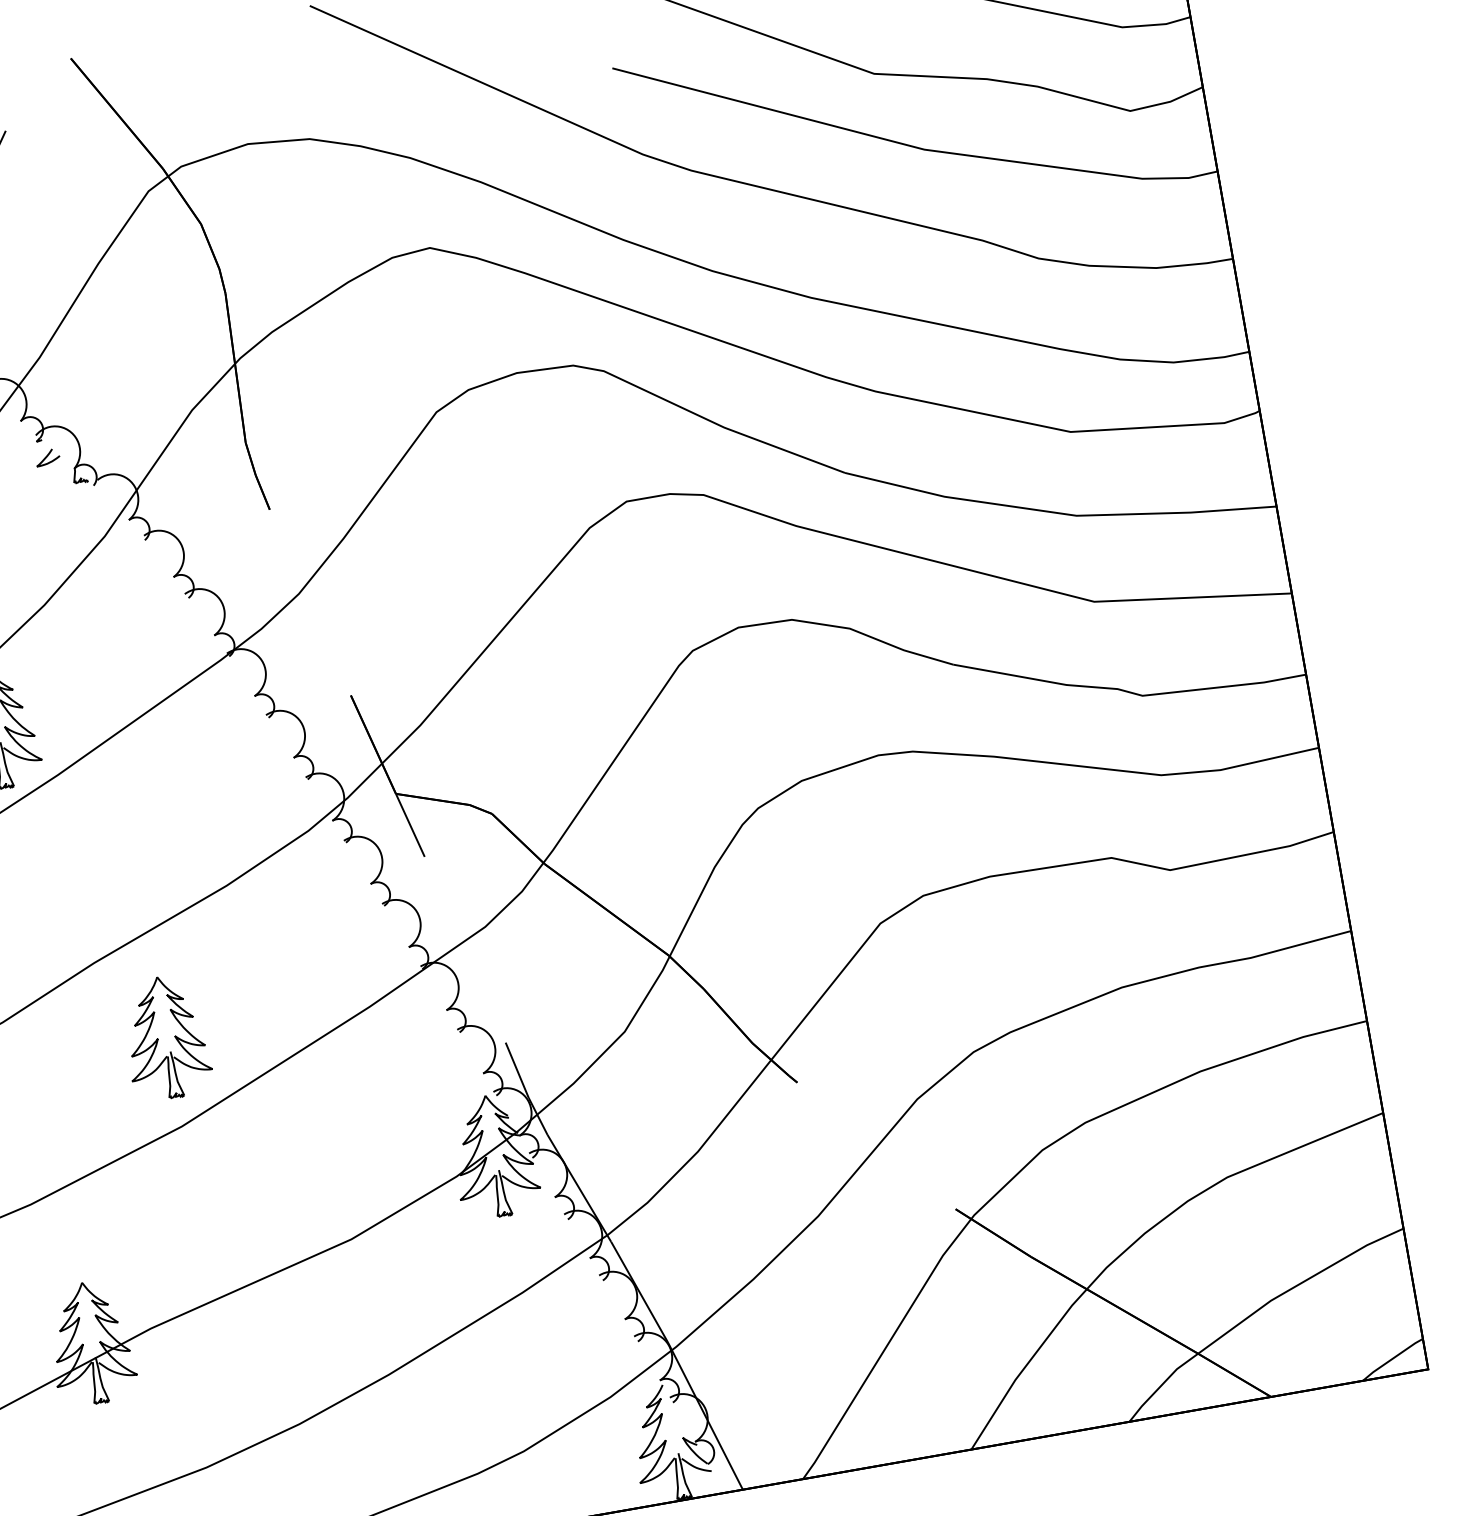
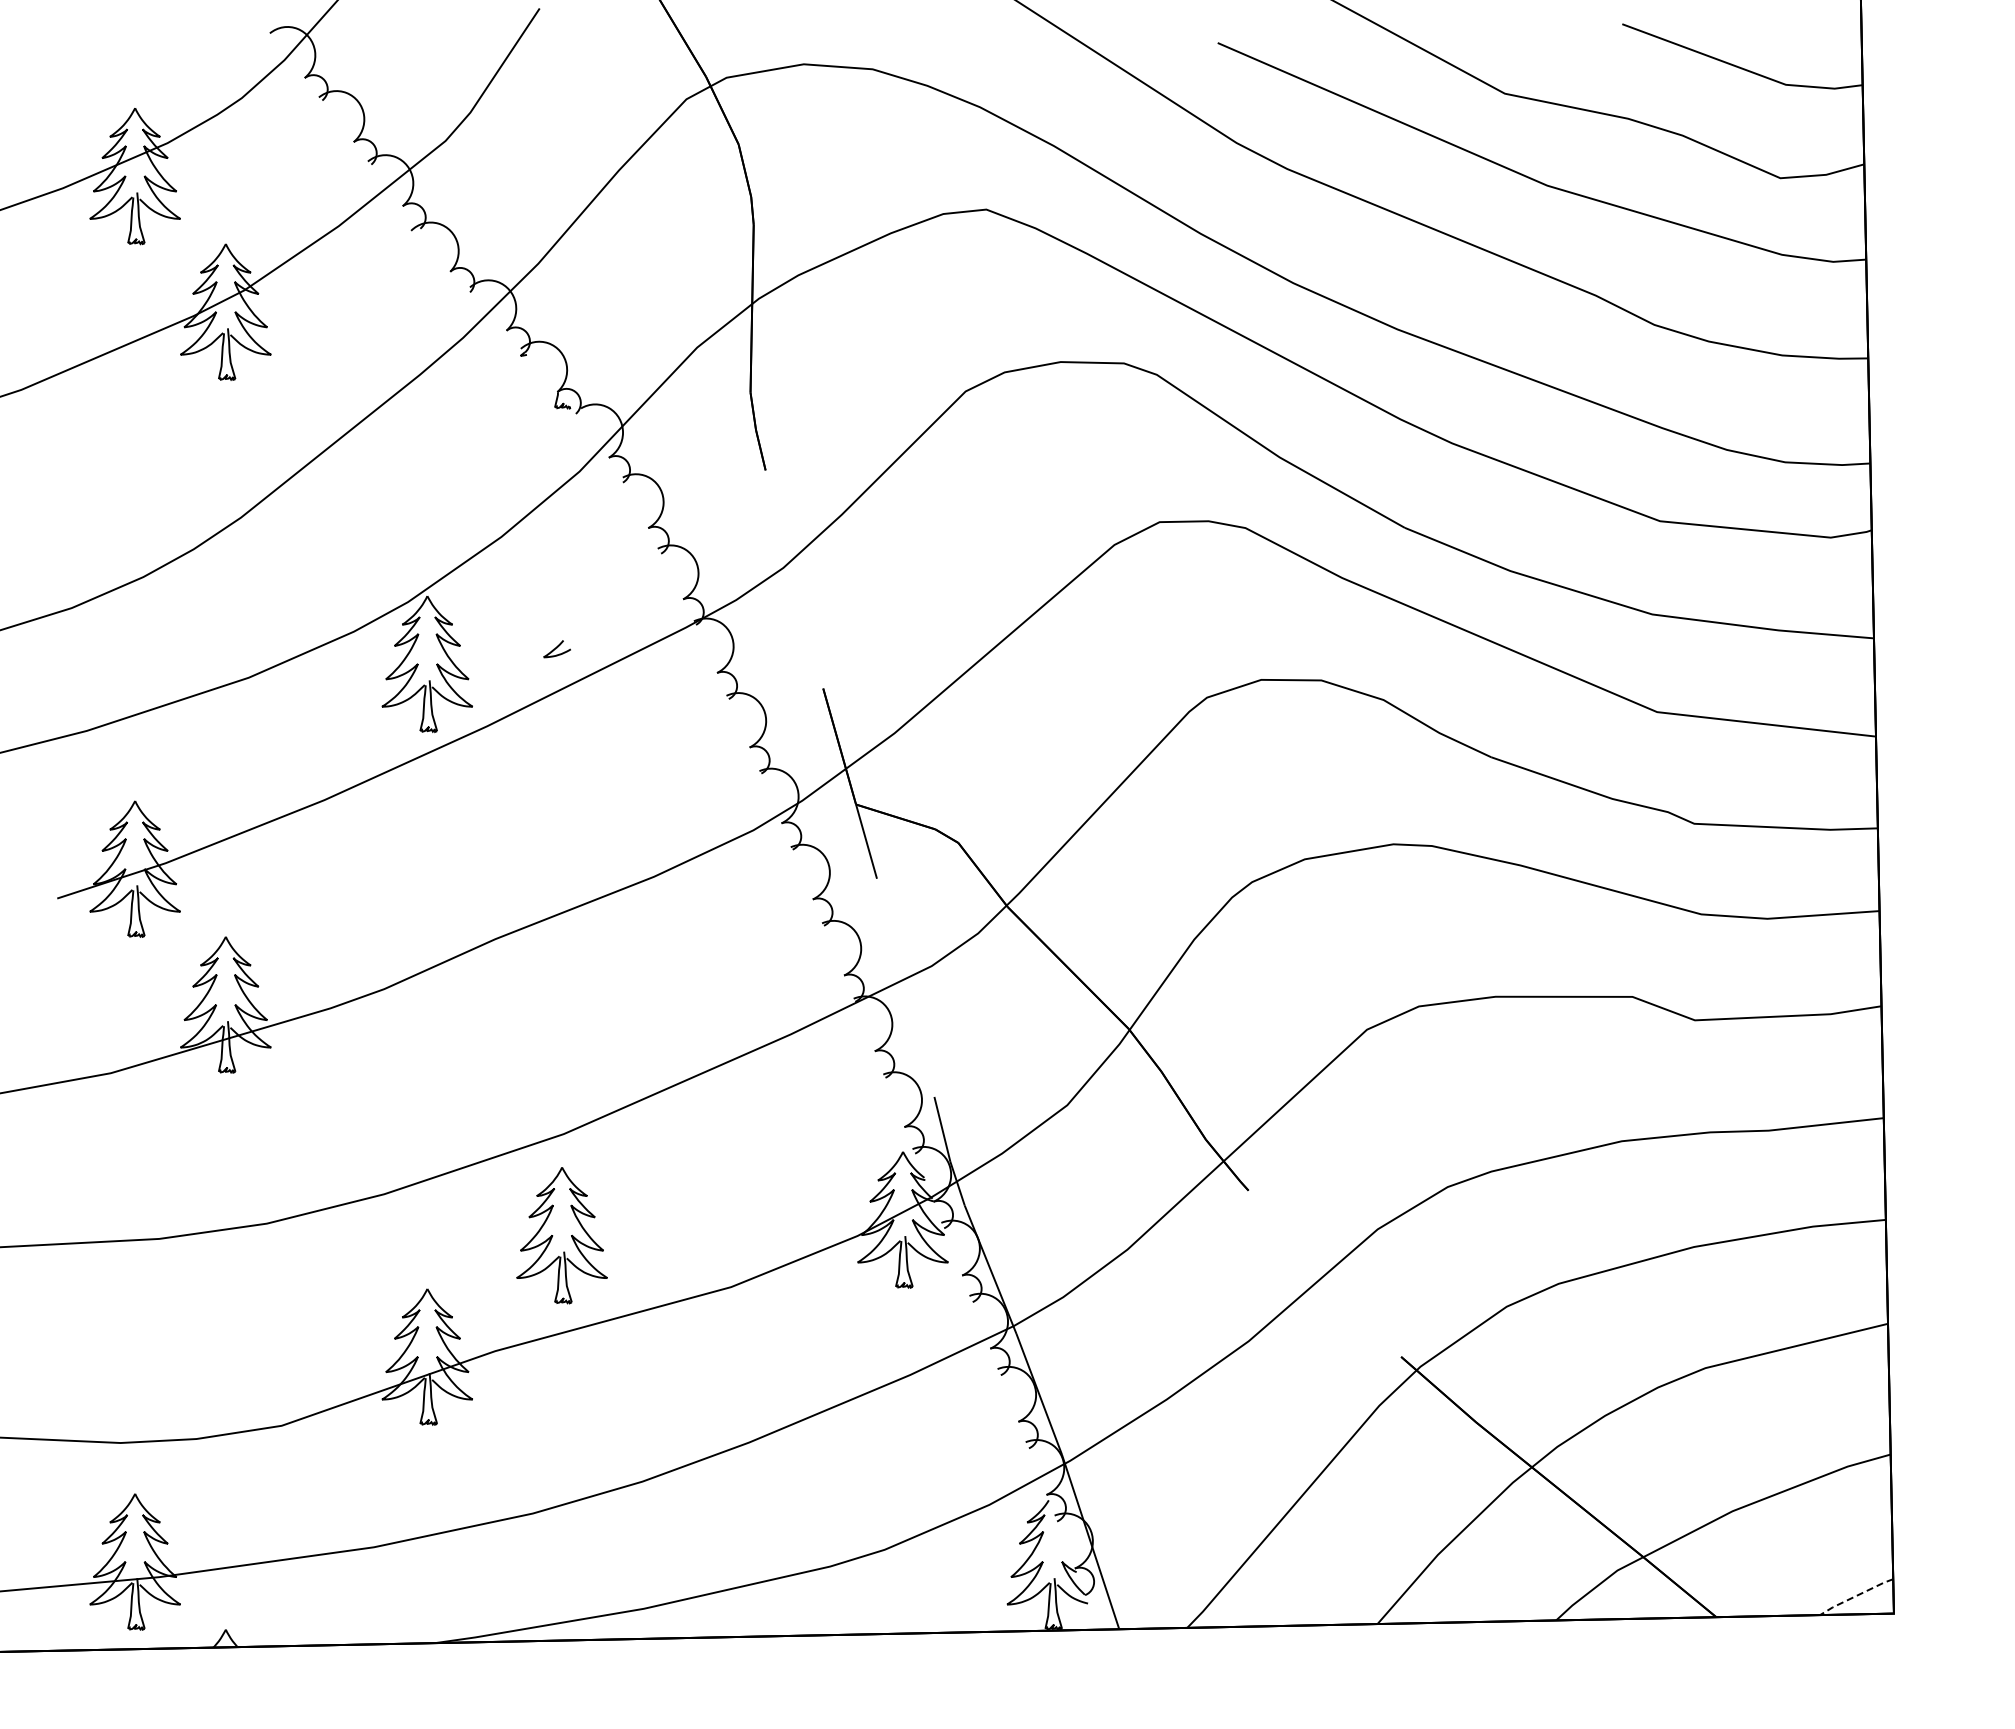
curve: (47, 457) -> (556, 648), moved
part: (165, 1037) -> (561, 1235), moved
line: (1392, 1359) -> (1856, 1596), solid -> dashed

